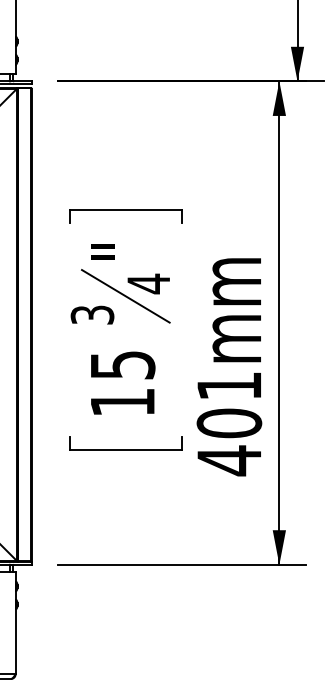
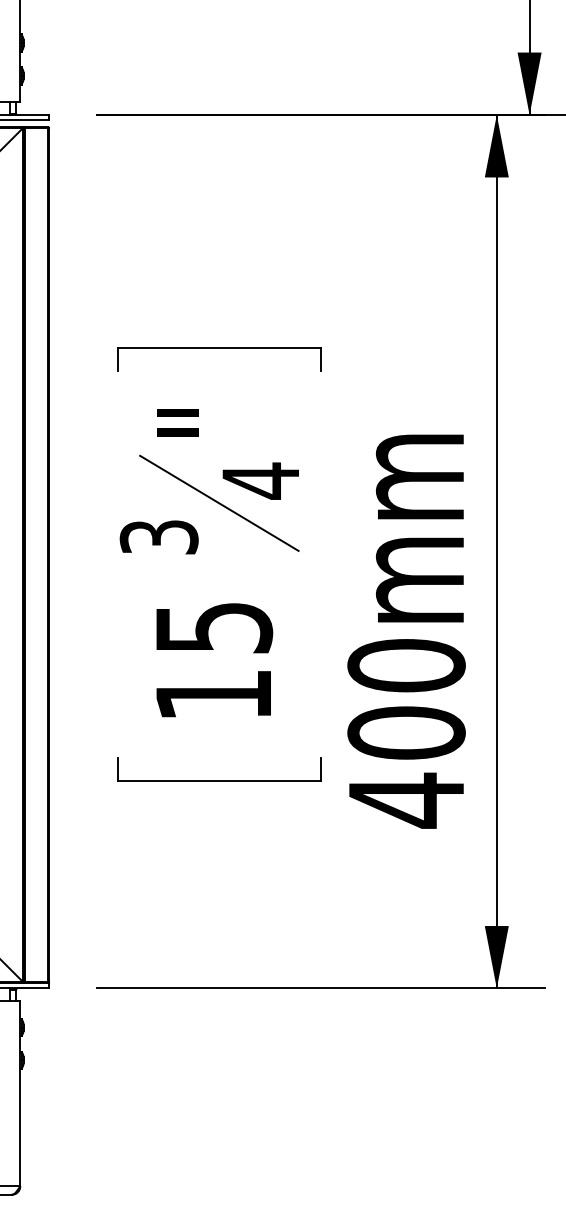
text: (229, 385) -> (406, 664), 401mm -> 400mm

